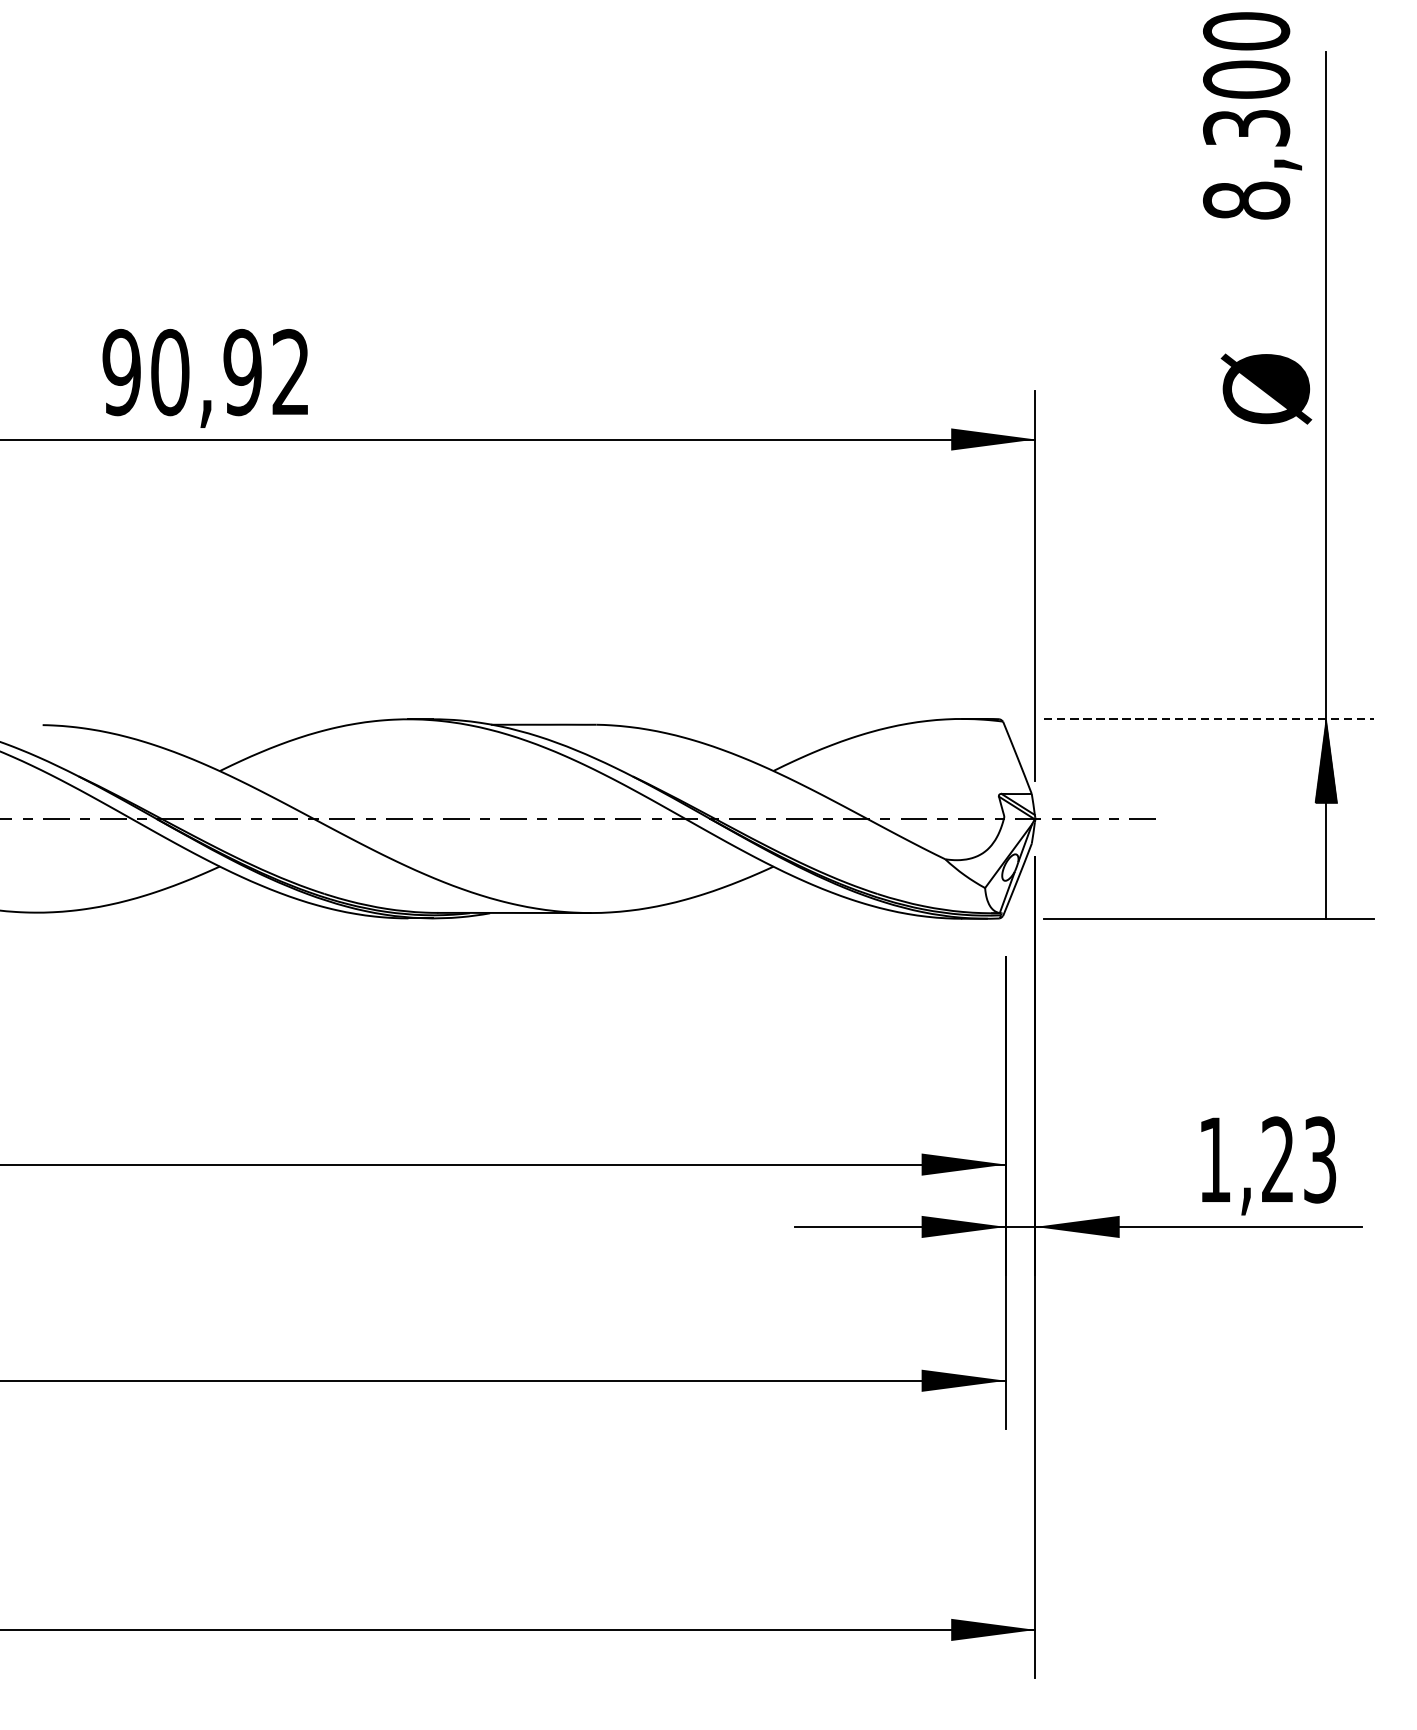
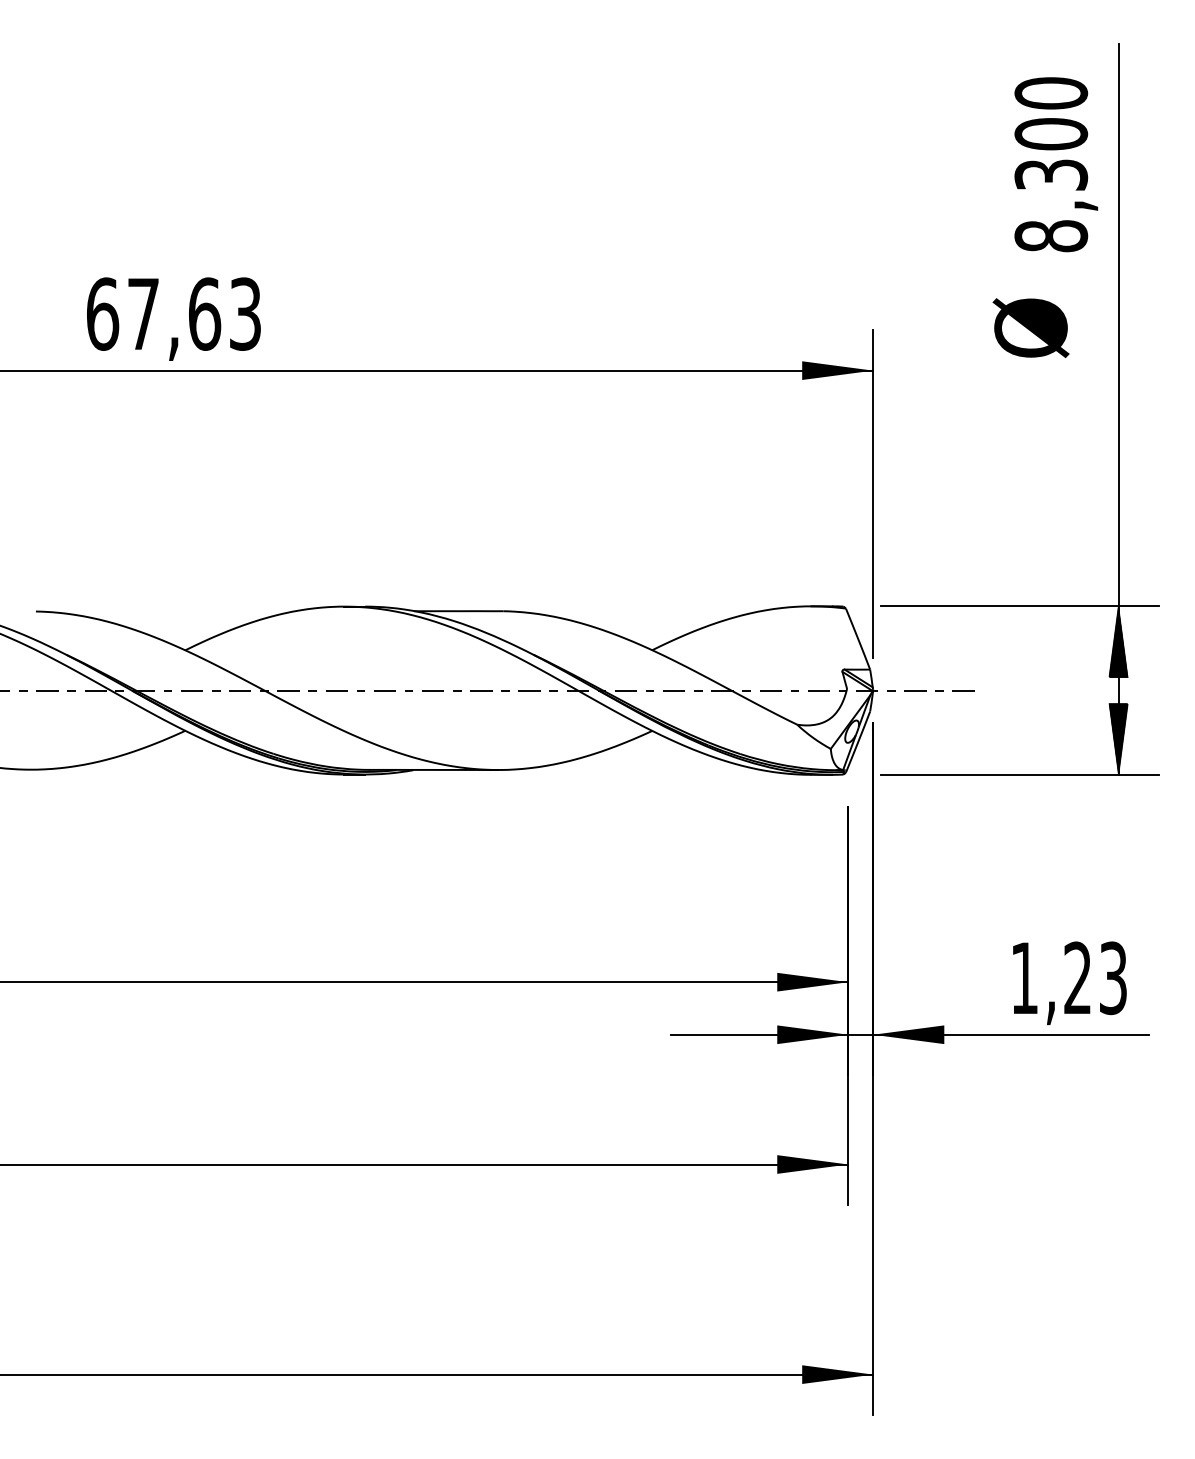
text: (1252, 115) -> (1056, 164), moved
text: (205, 371) -> (173, 313), 90,92 -> 67,63
text: (1265, 388) -> (1030, 327), moved
line: (1210, 719) -> (1020, 606), dashed -> solid
hatch: (1326, 875) -> (1118, 738), added

